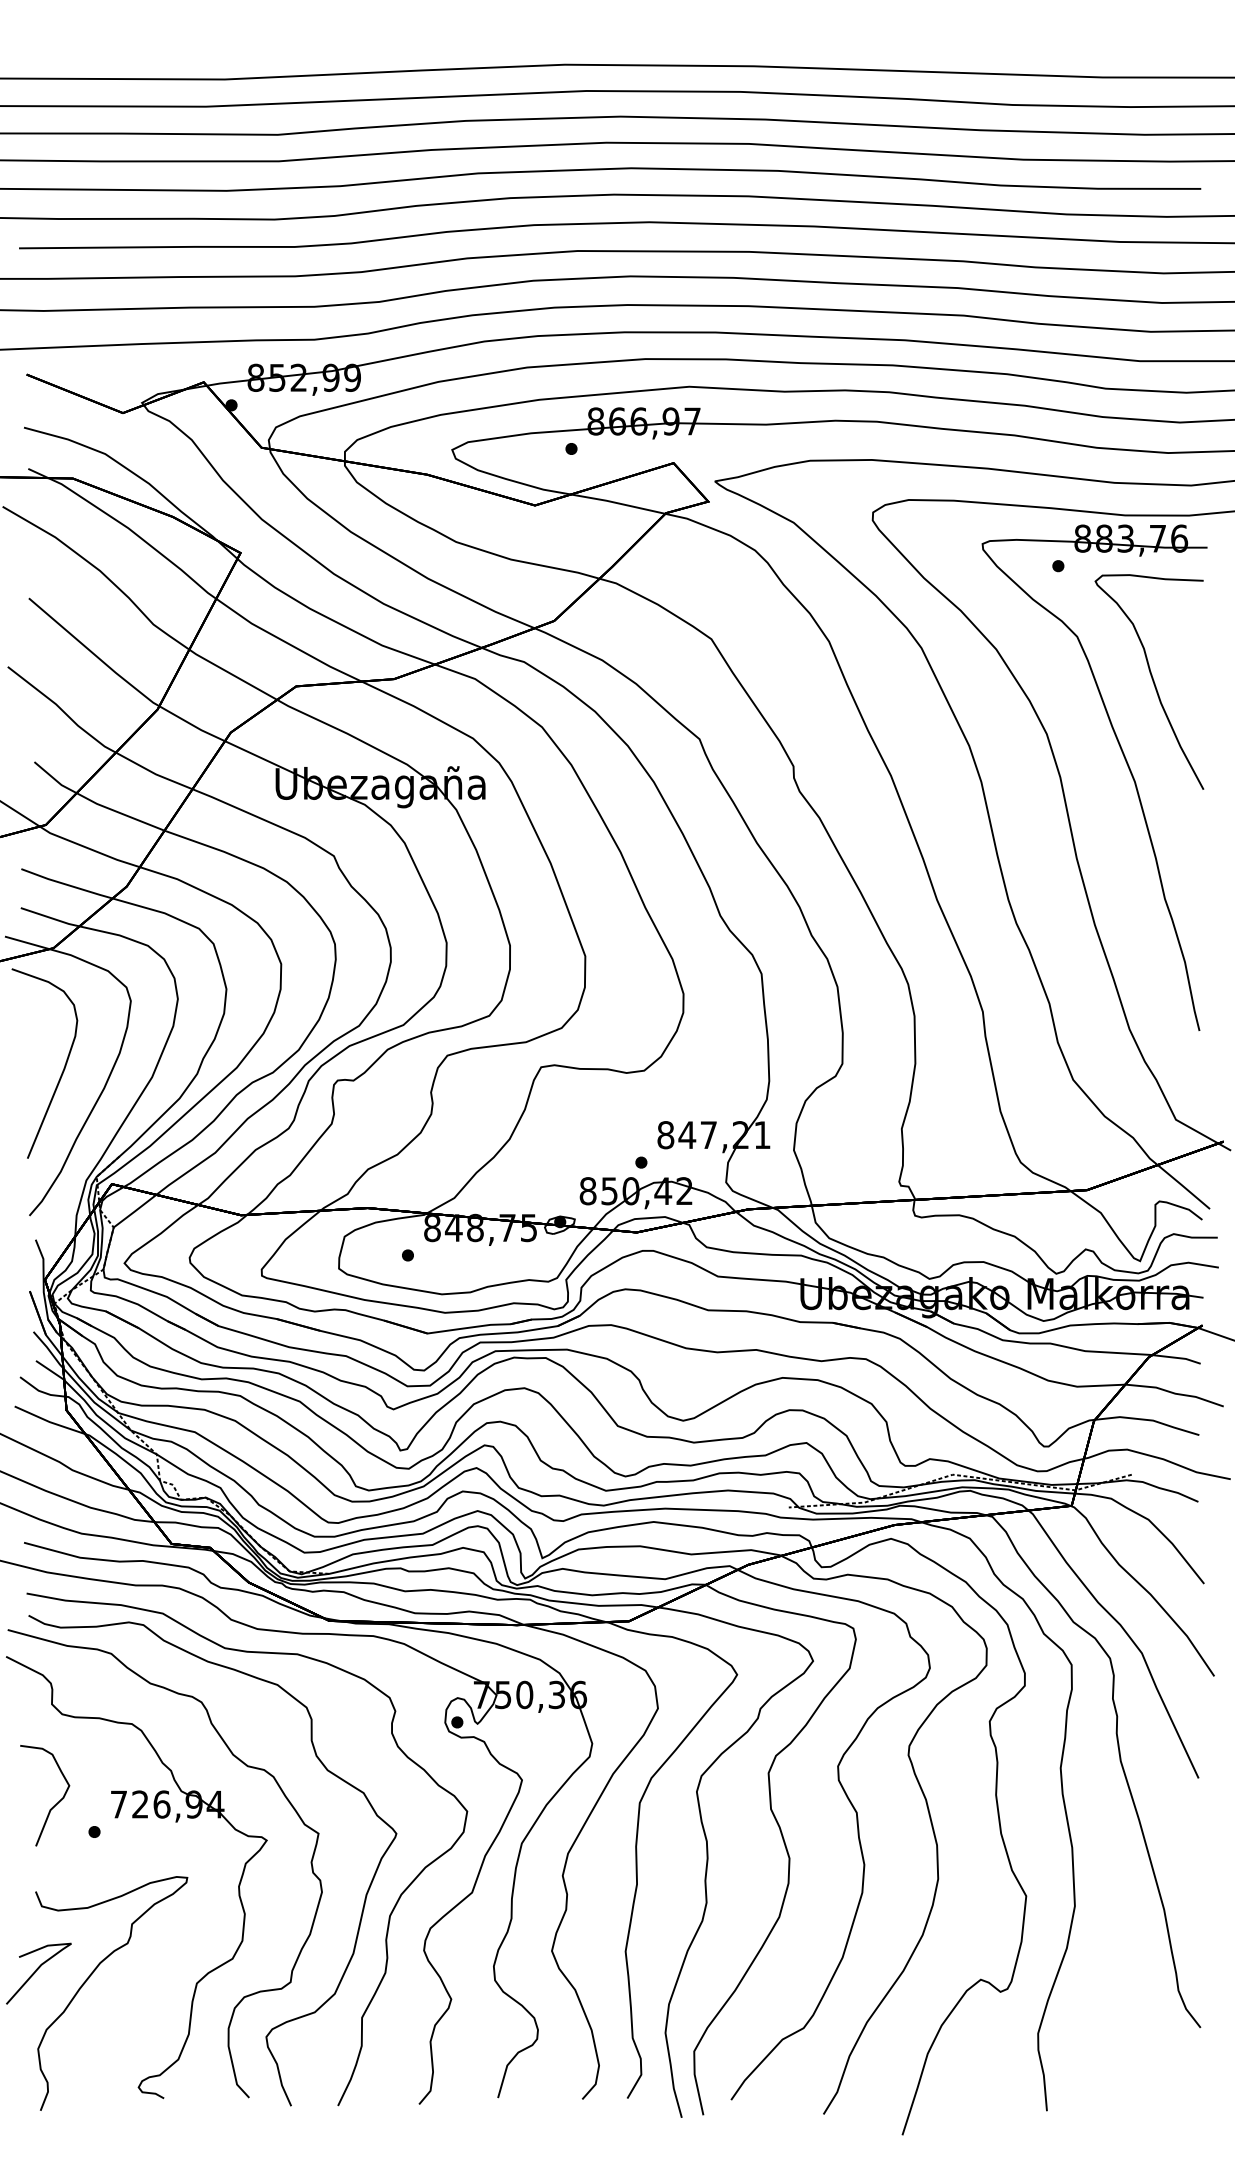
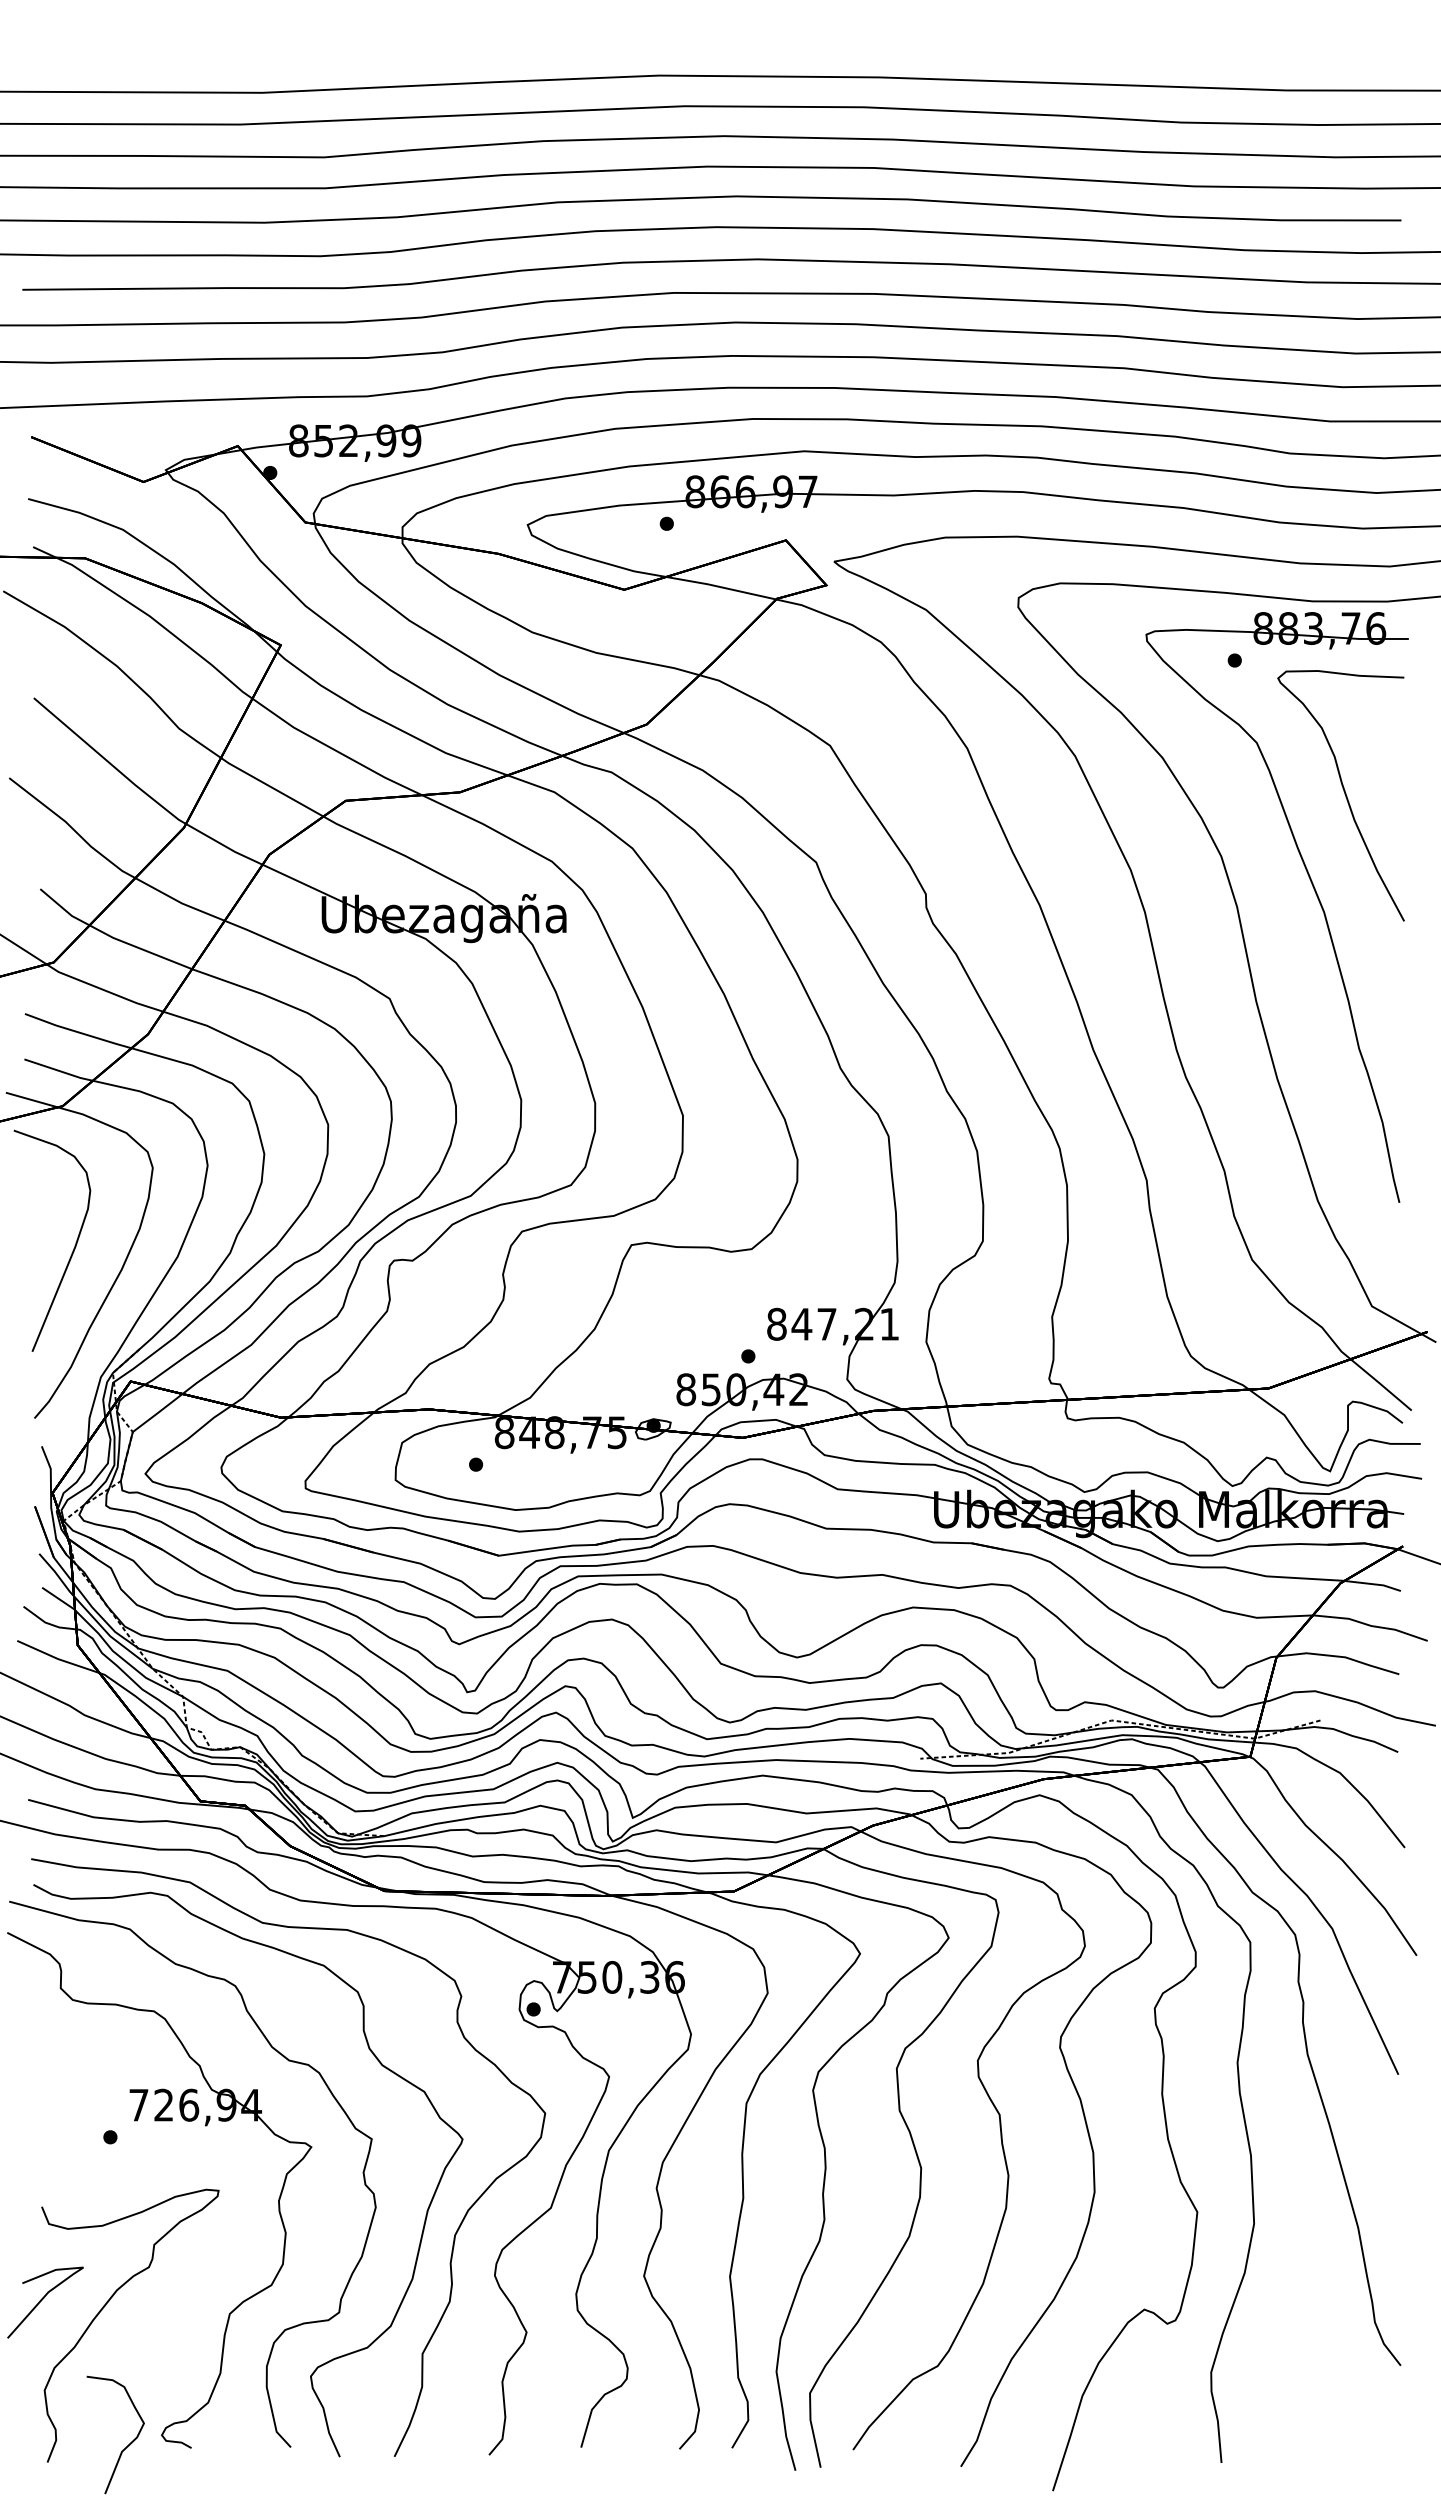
curve: (55, 1804) -> (127, 2445), moved

